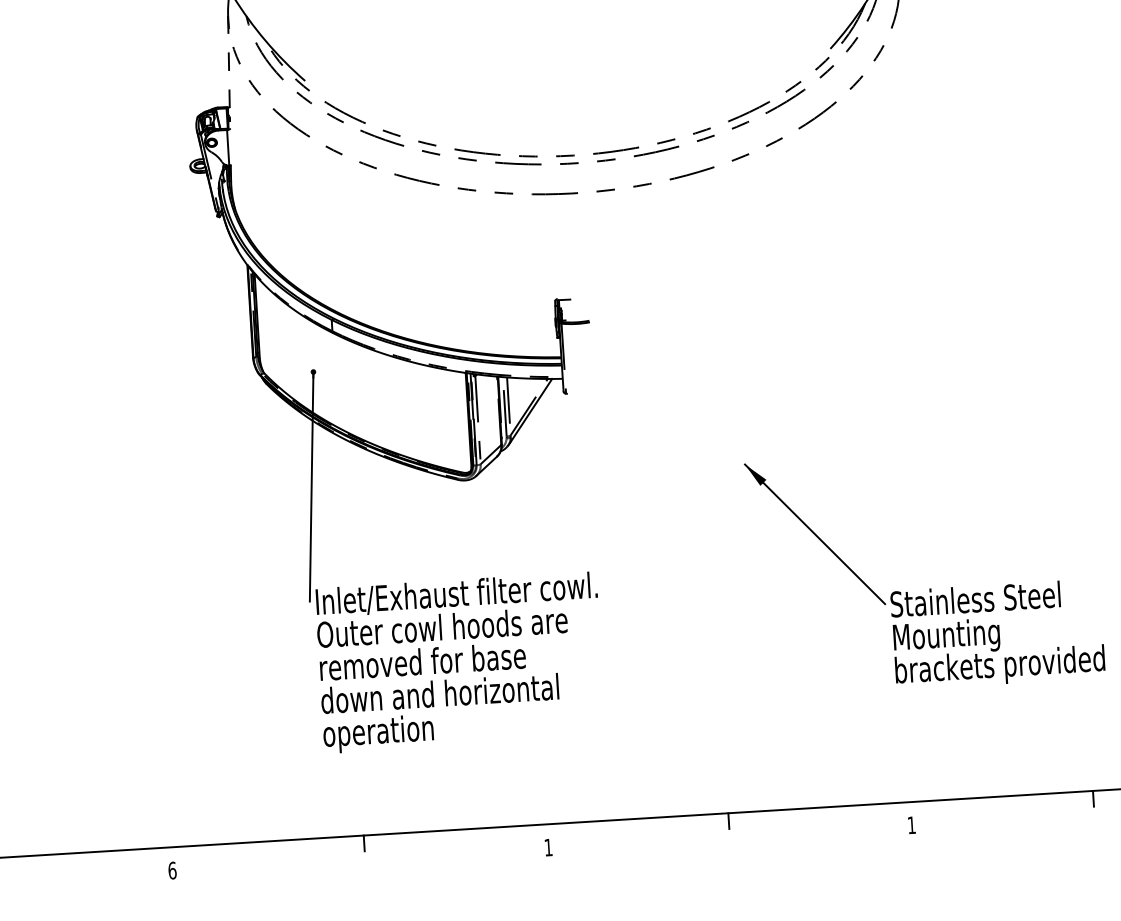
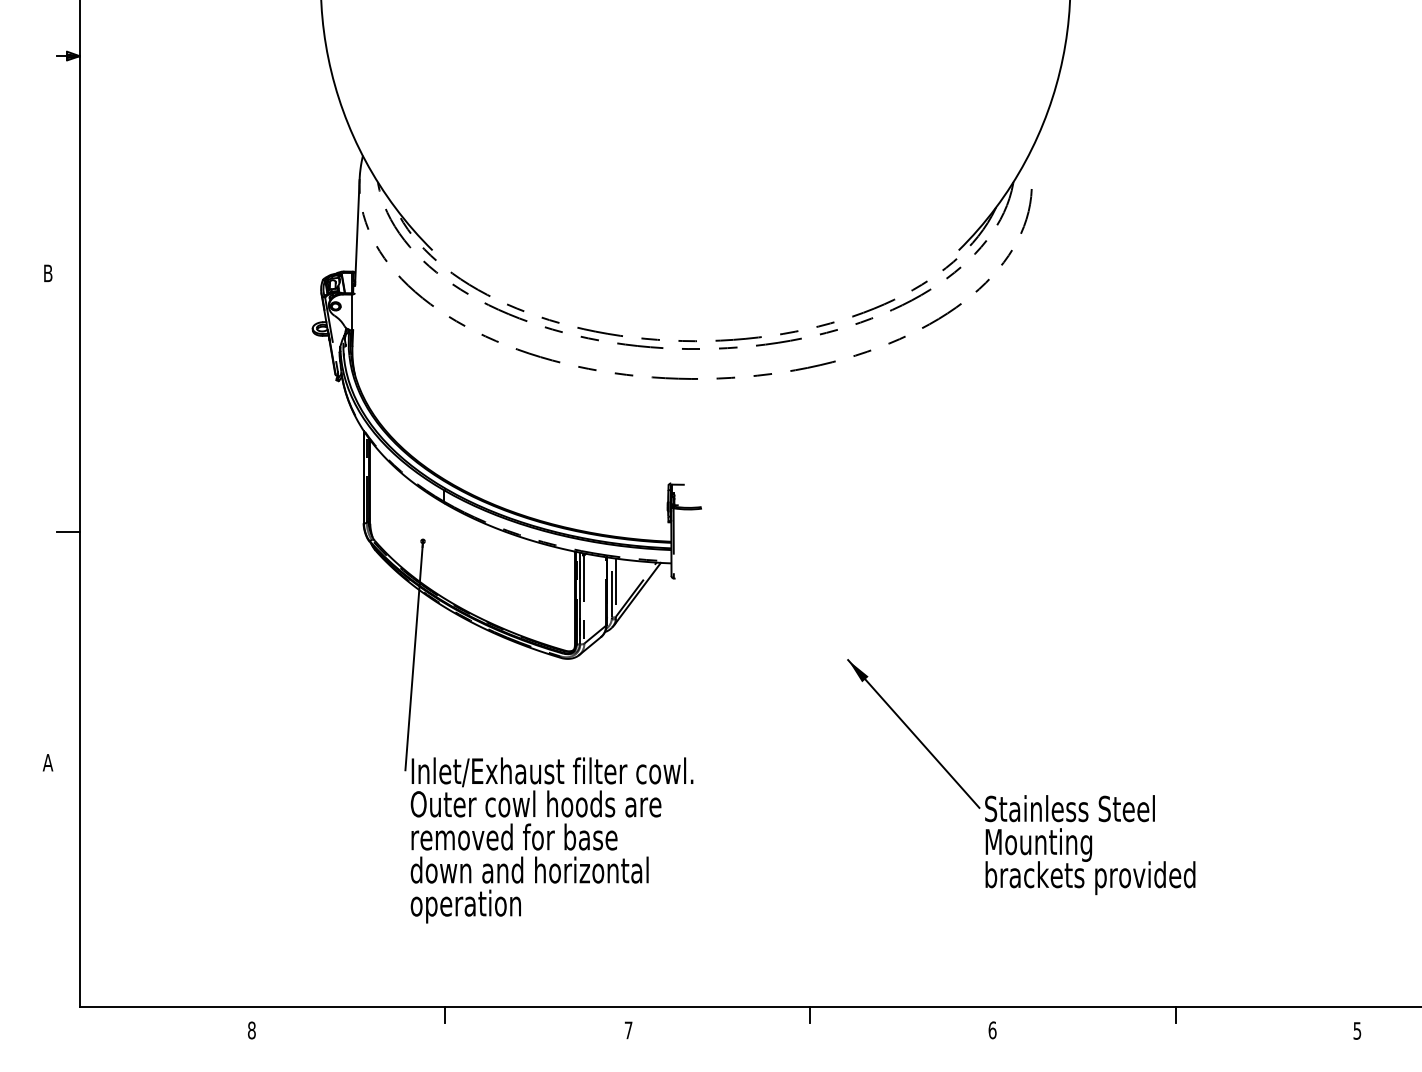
line: (229, 65) -> (357, 230), dashed -> solid
text: (911, 825) -> (992, 1030), 1 -> 6
text: (548, 847) -> (628, 1030), 1 -> 7
text: (172, 870) -> (251, 1030), 6 -> 8

